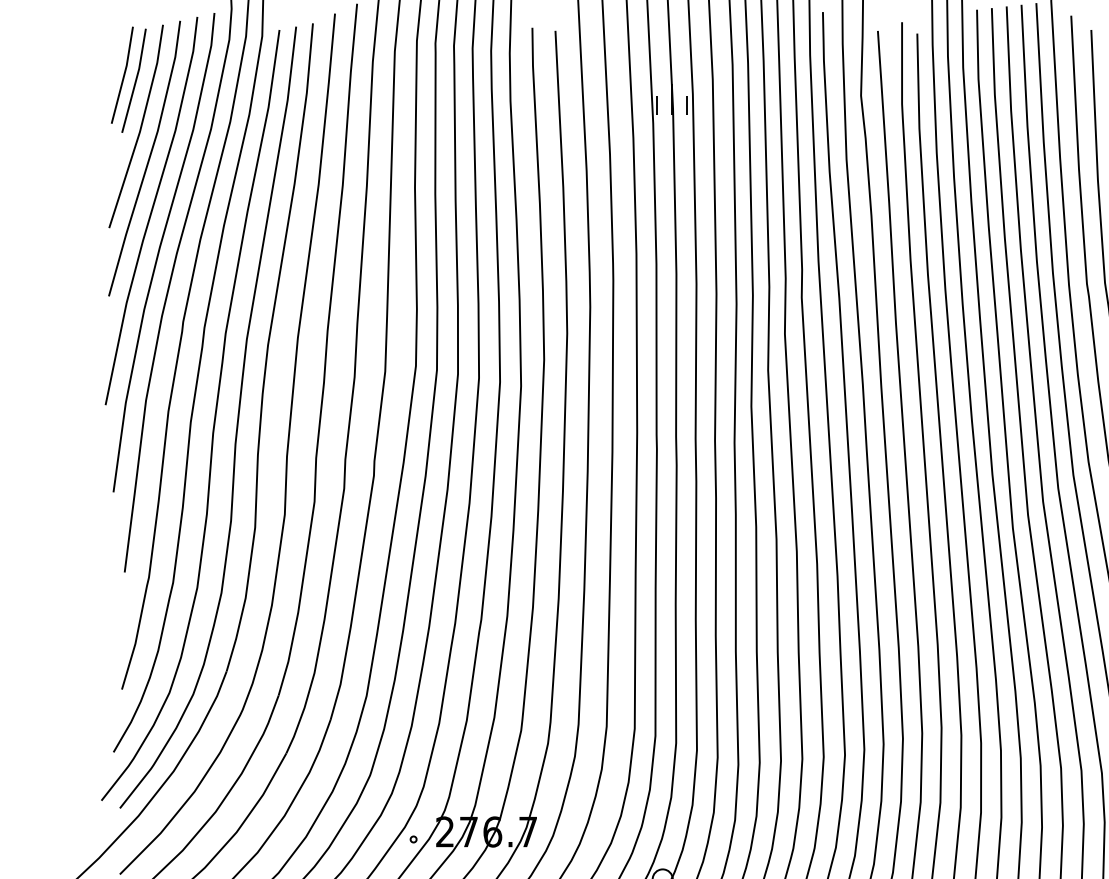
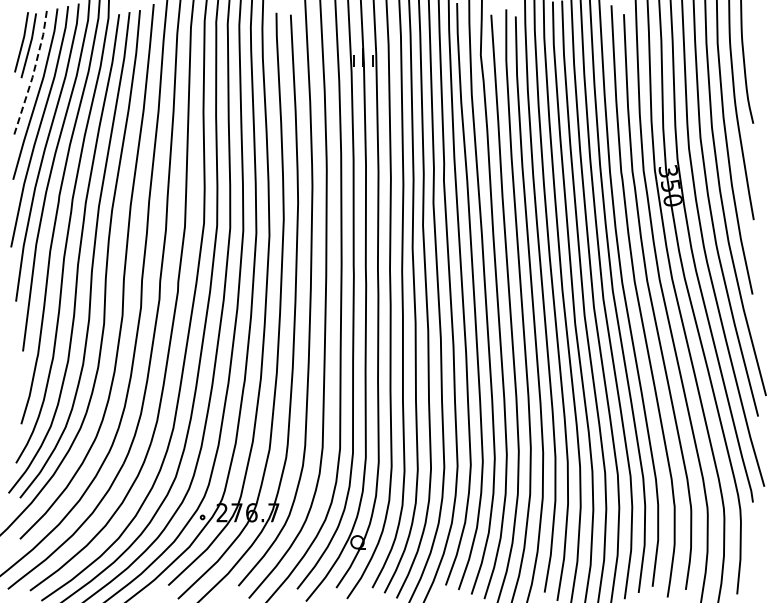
line: (141, 127) -> (33, 74), solid -> dashed

